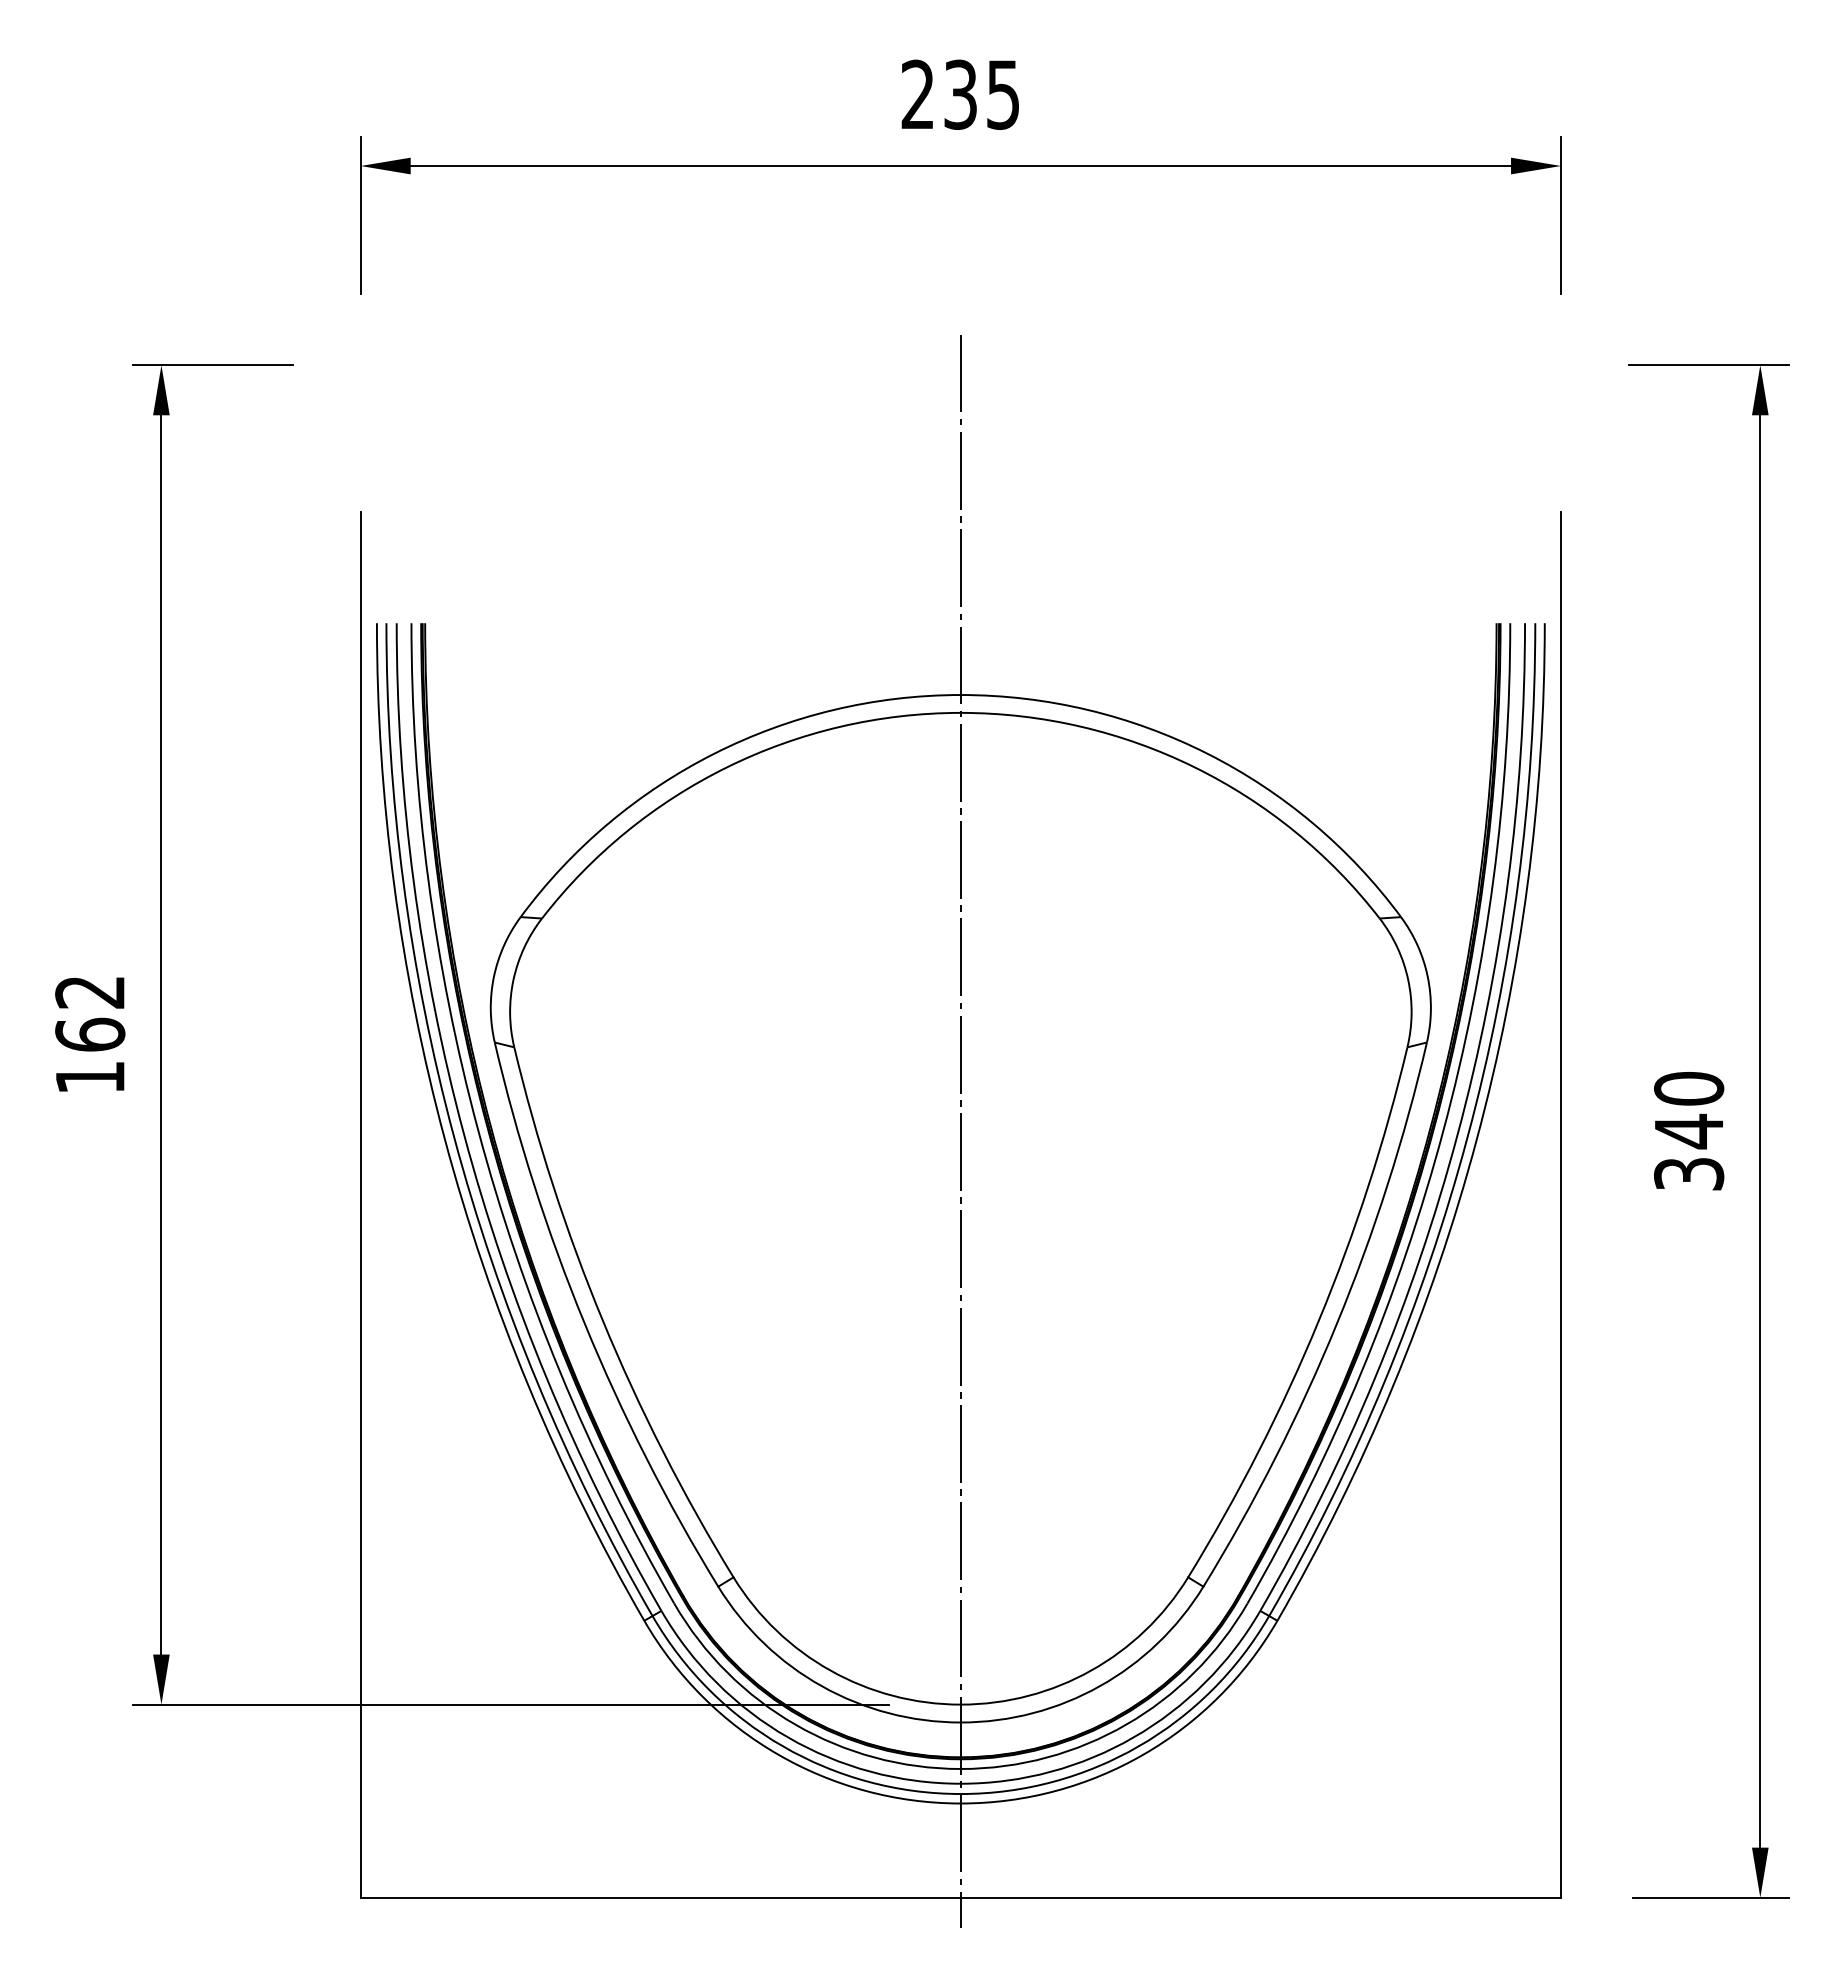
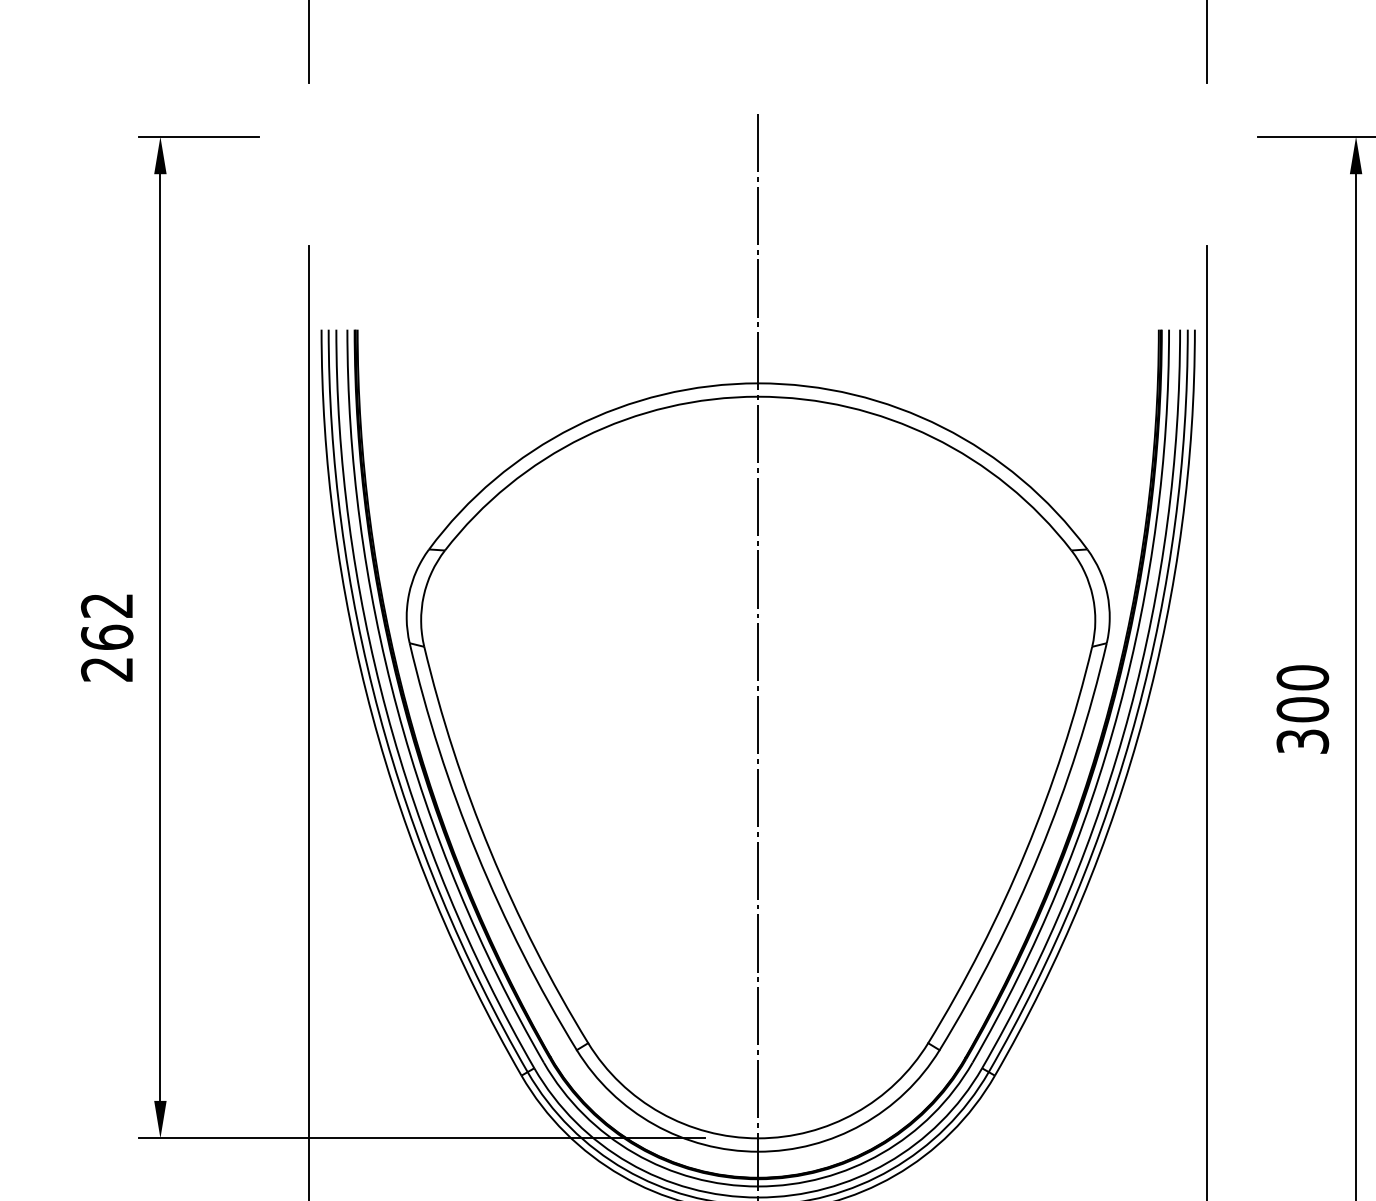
text: (89, 1077) -> (106, 669), 162 -> 262
text: (1689, 1131) -> (1303, 709), 340 -> 300

